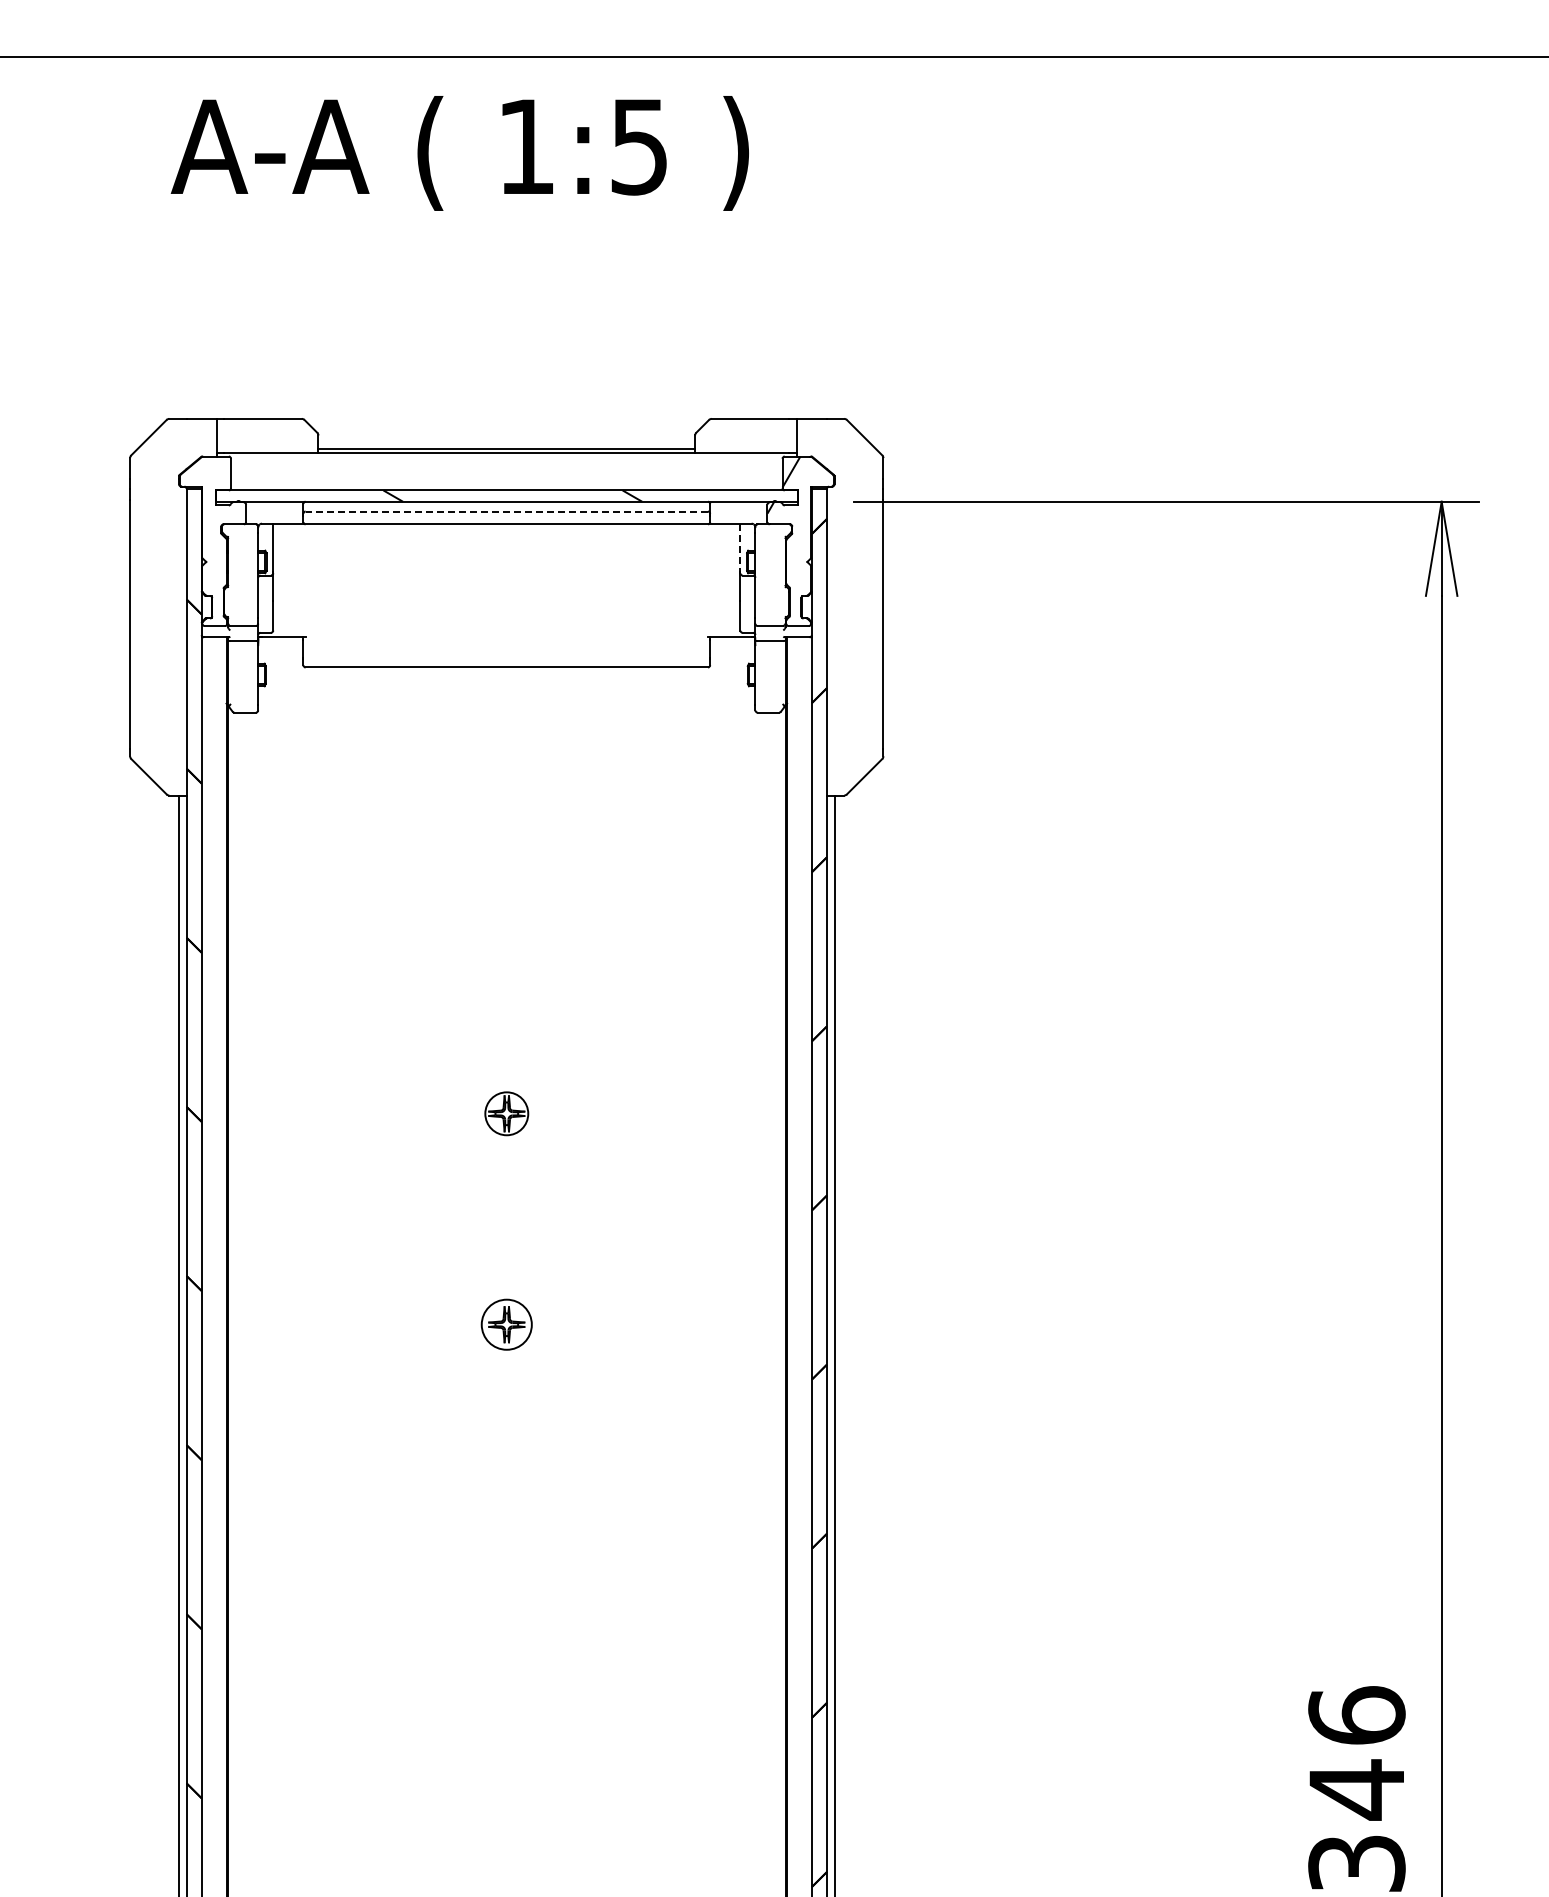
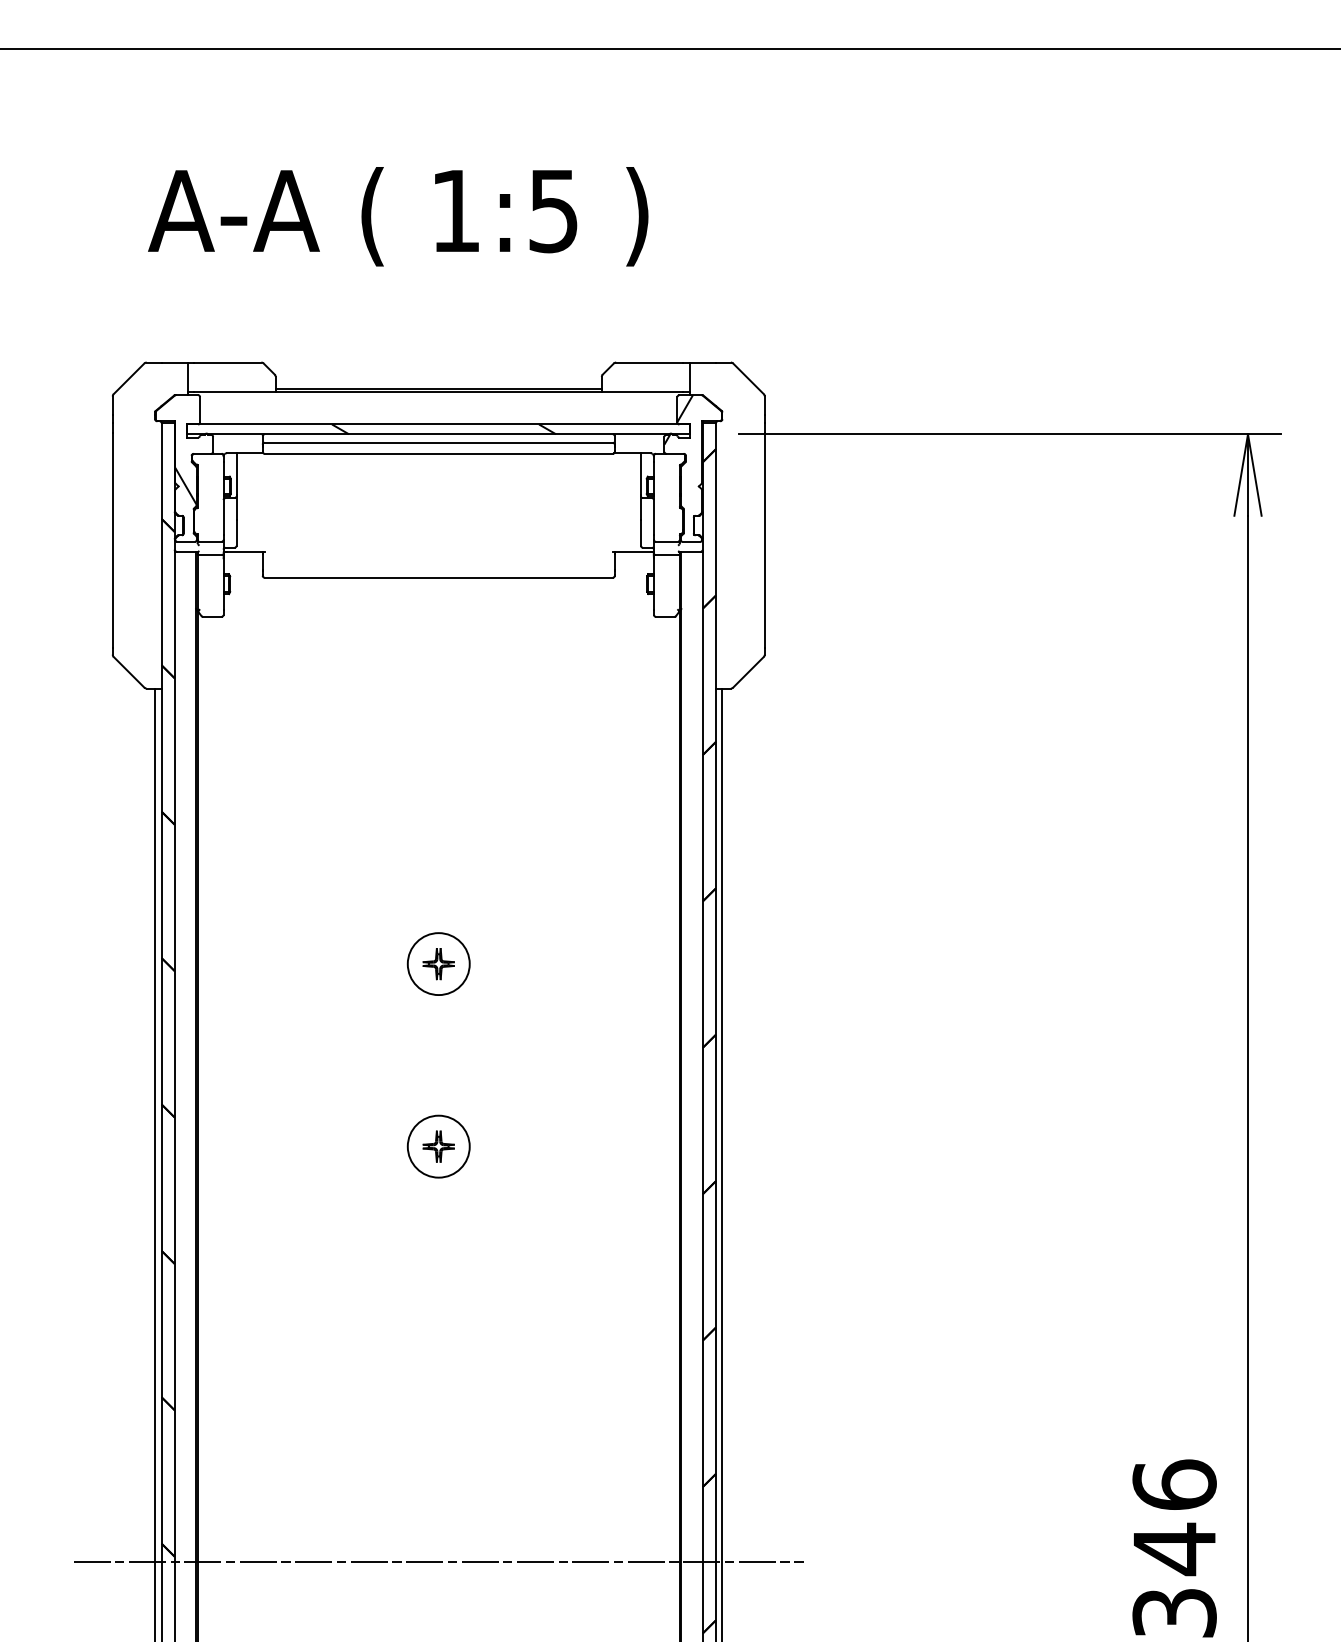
text: (459, 153) -> (397, 216), moved
line: (506, 511) -> (438, 442), dashed -> solid
line: (740, 548) -> (641, 474), dashed -> solid
hatch: (214, 561) -> (185, 486), added
circle: (506, 1113) -> (438, 963), size x1.67
circle: (506, 1324) -> (438, 1146), size x1.43
line: (506, 1804) -> (438, 1561), added

